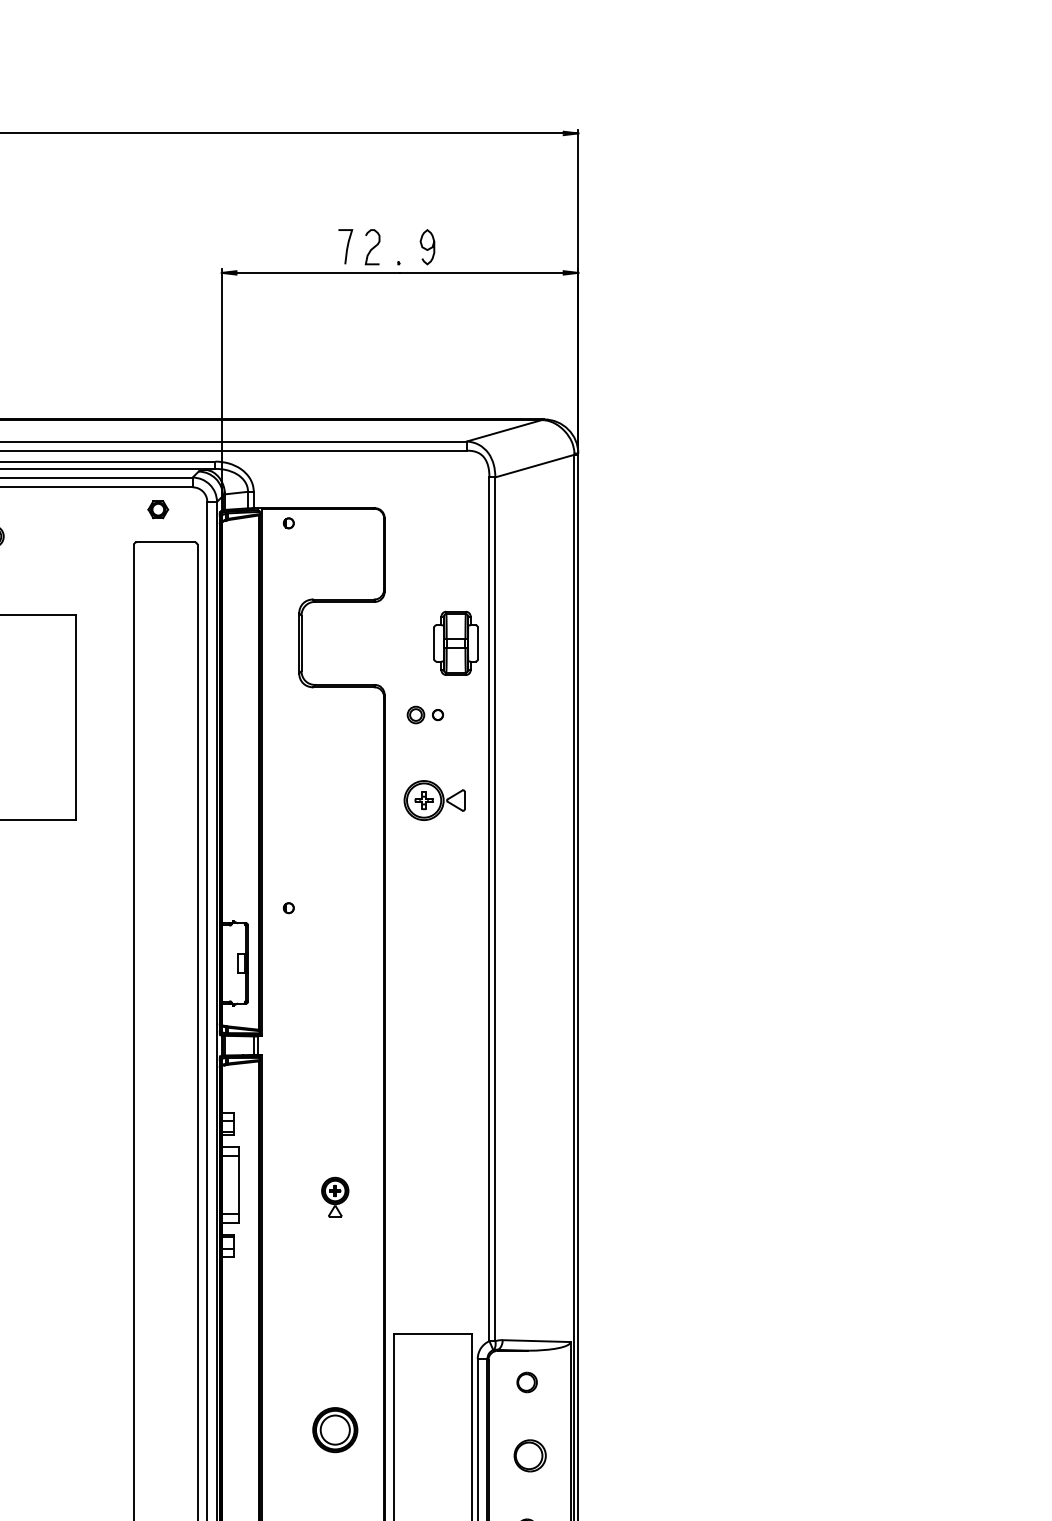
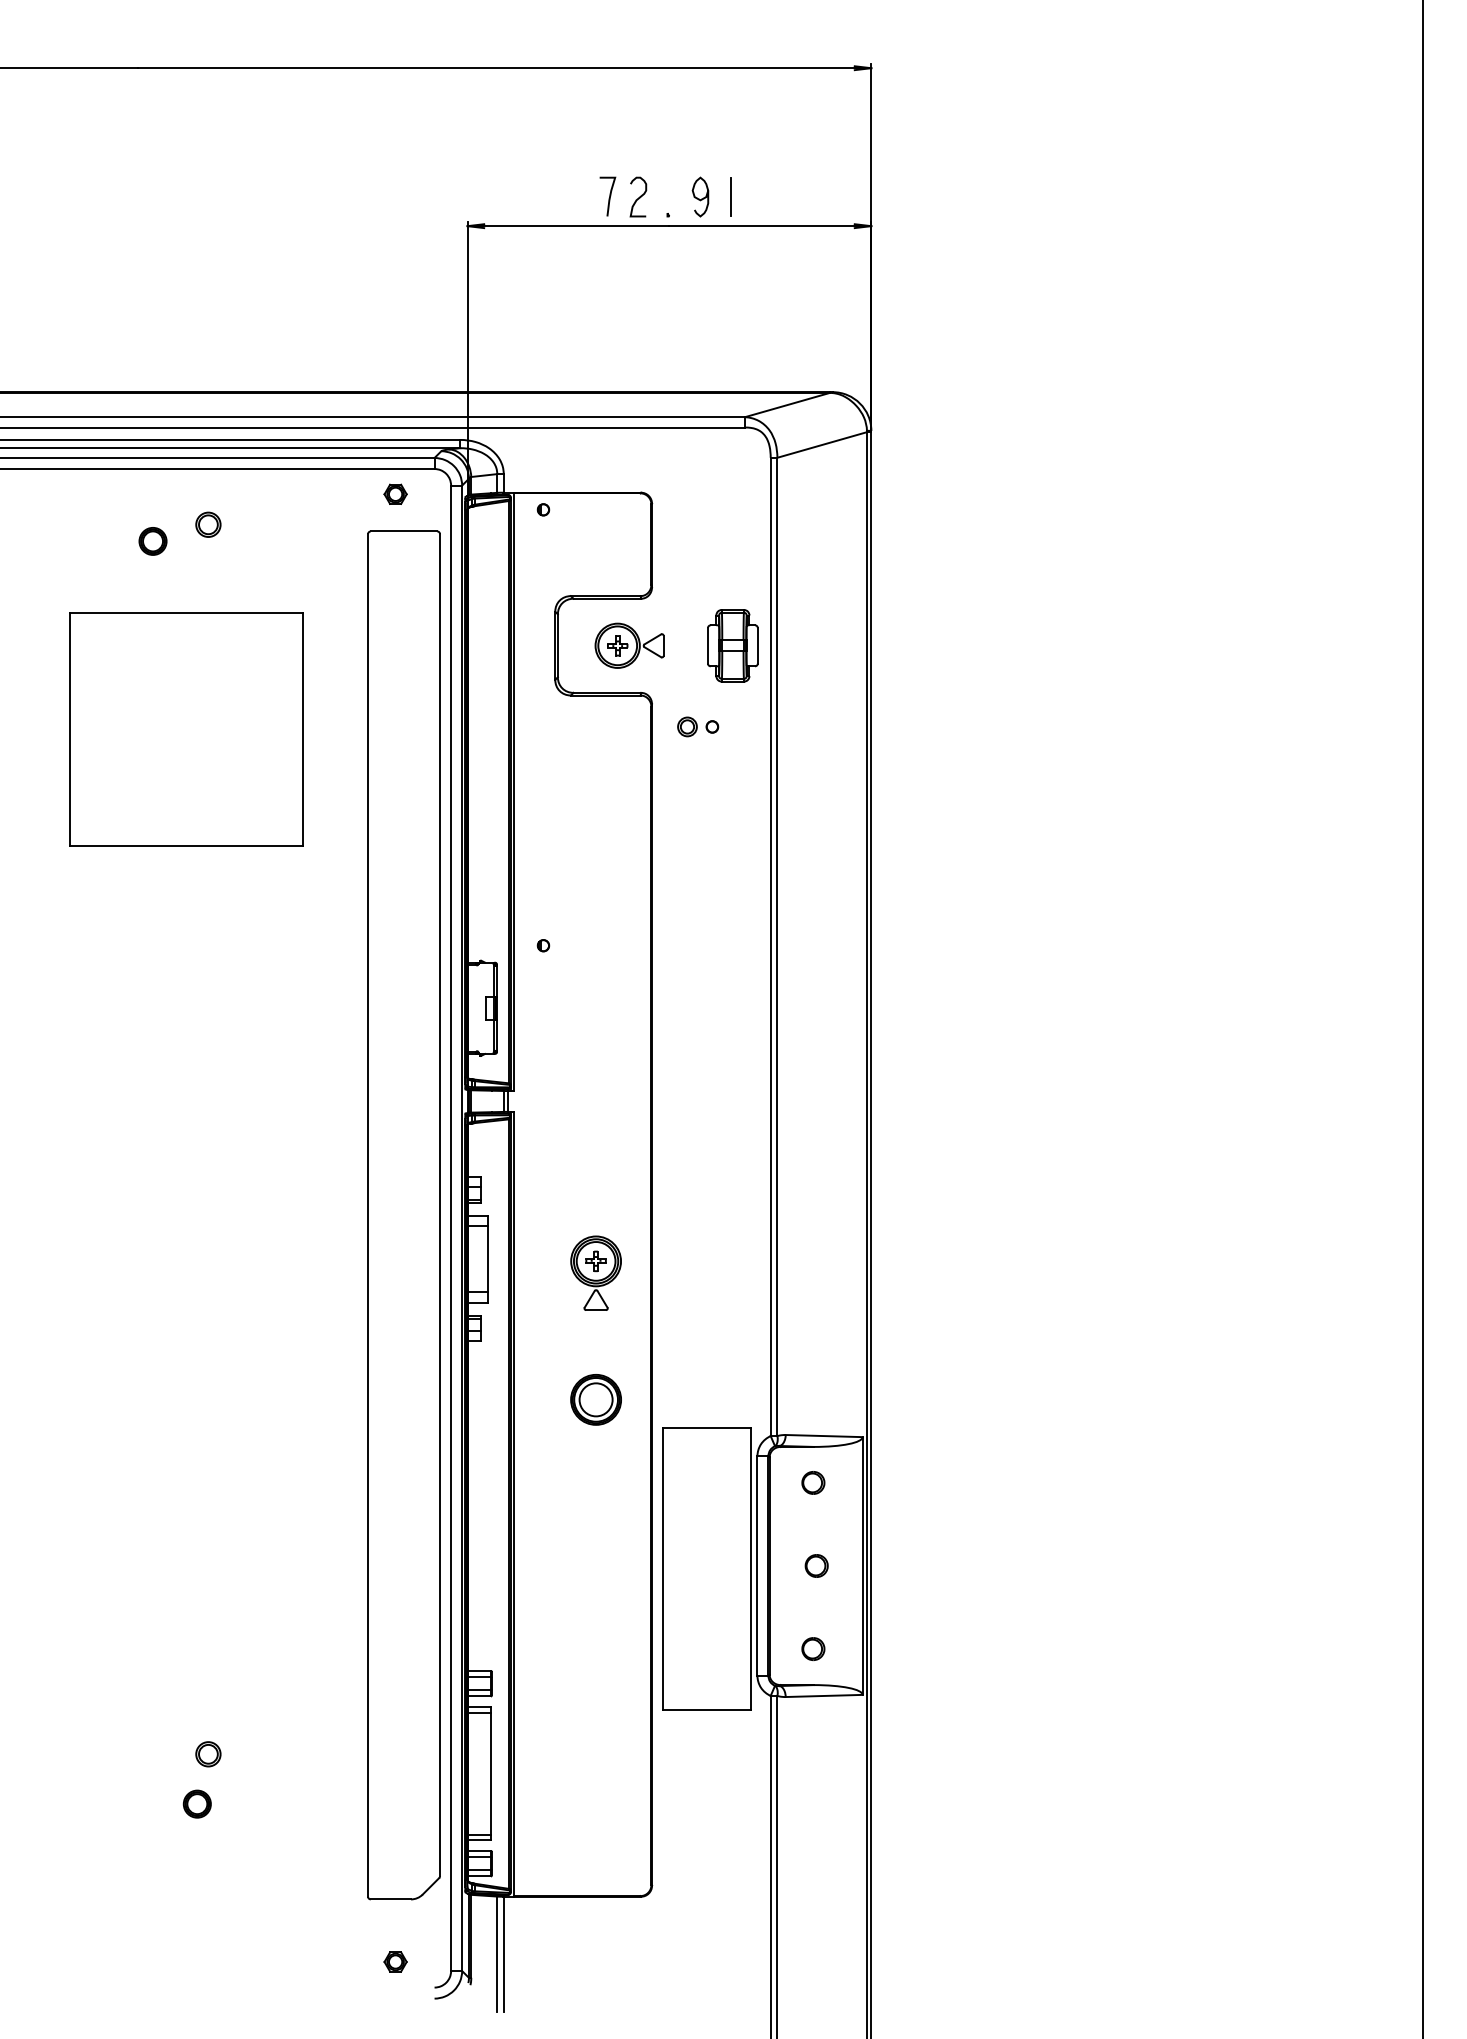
line: (454, 246) -> (731, 196), added
part: (434, 800) -> (629, 645), moved
part: (334, 1196) -> (595, 1272), size x1.67
part: (334, 1429) -> (595, 1399), moved
part: (529, 1455) -> (816, 1565), size x0.62

